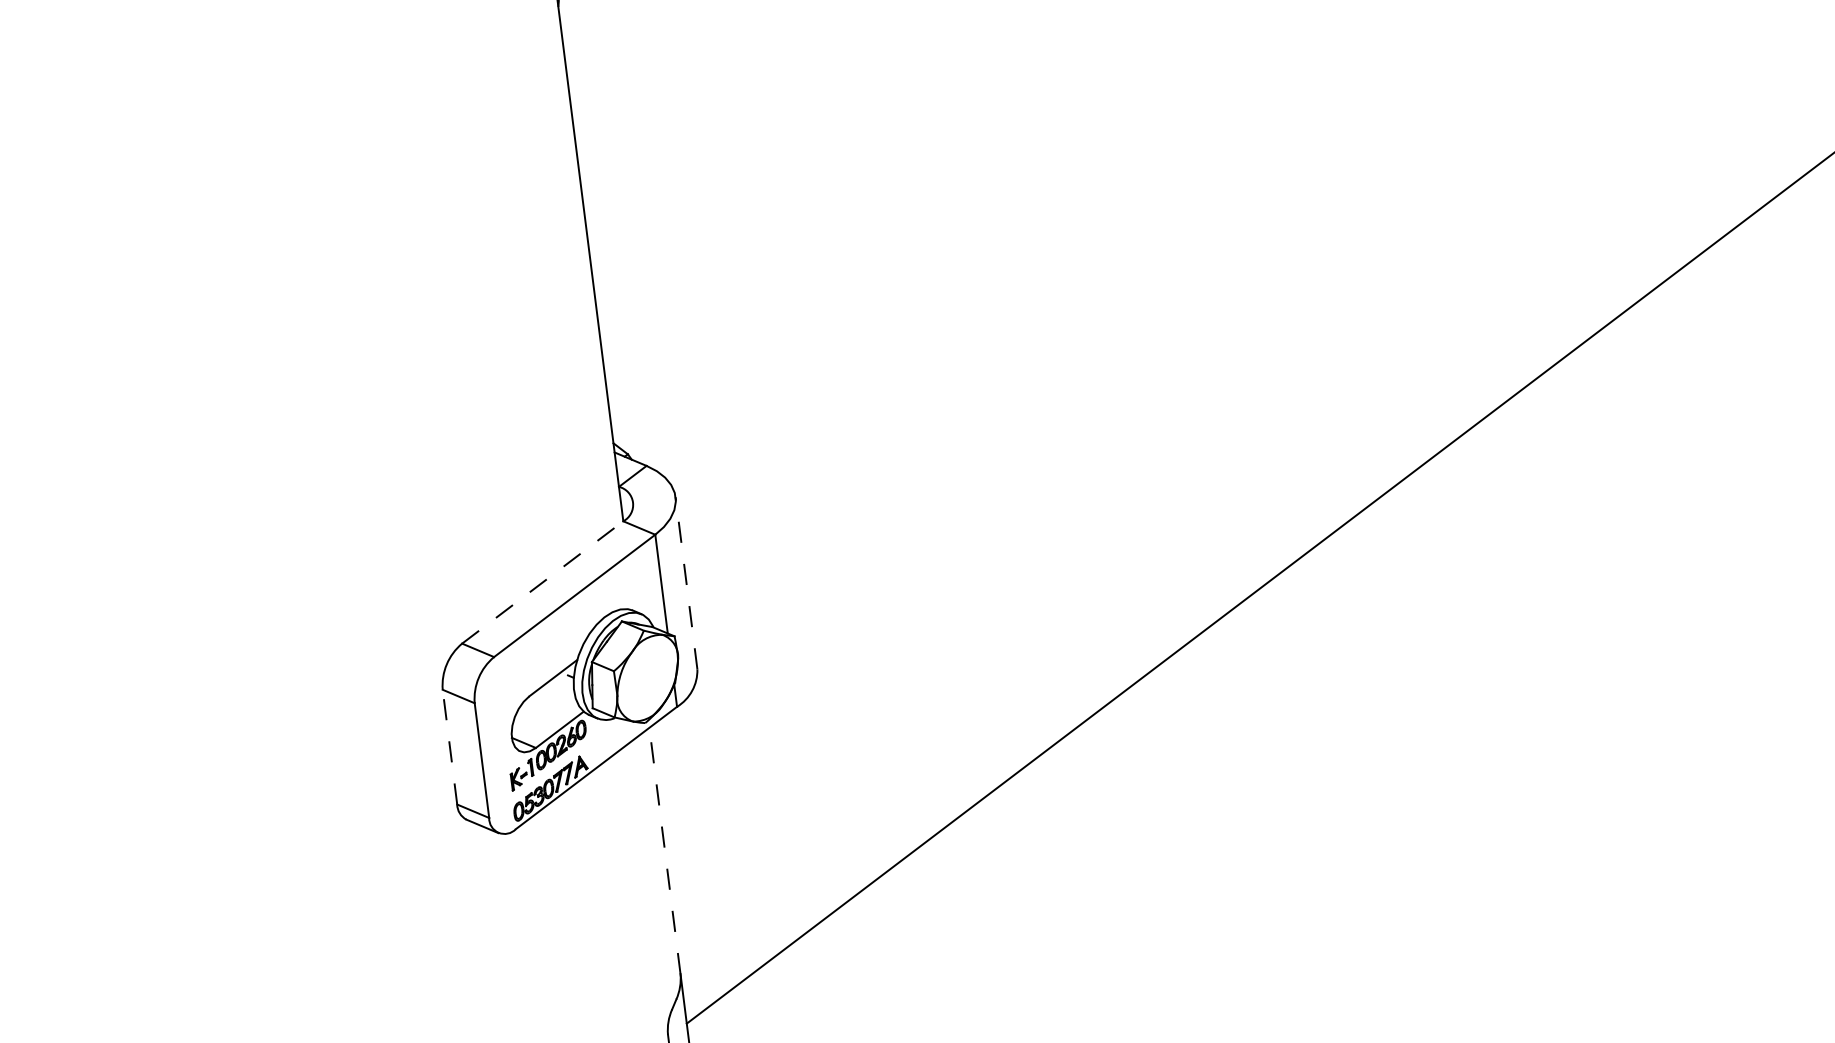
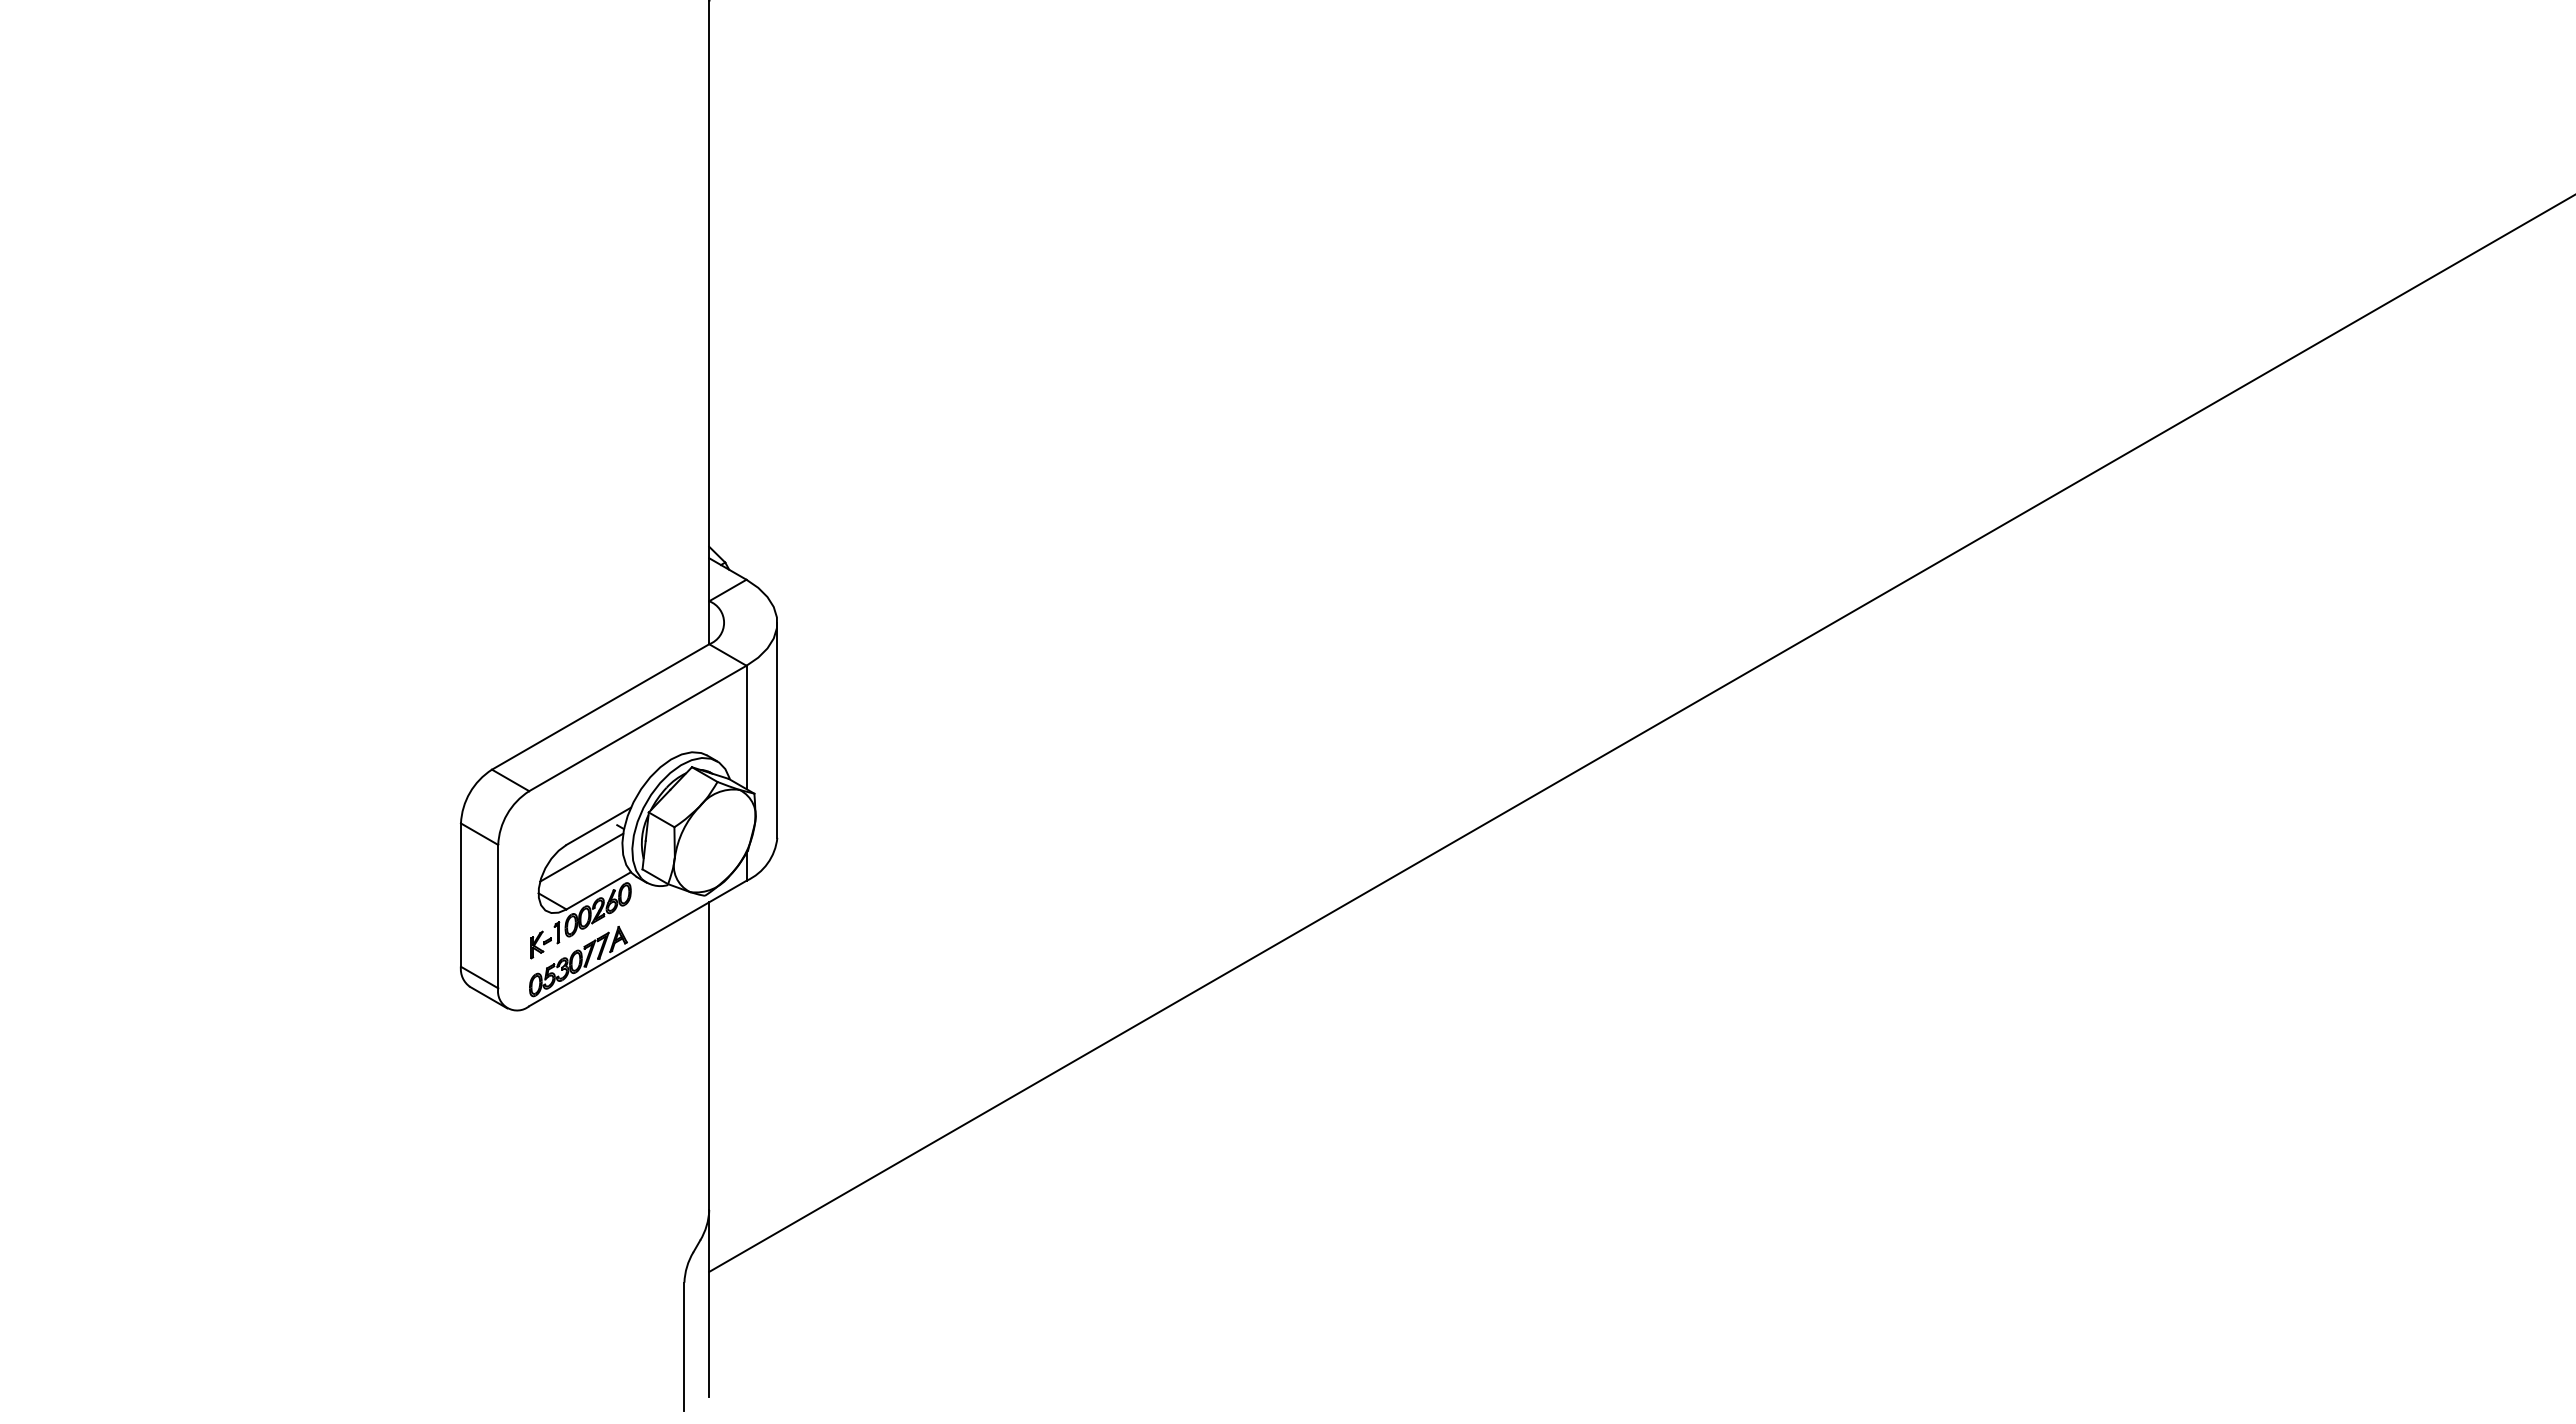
line: (543, 582) -> (601, 706), dashed -> solid
line: (686, 583) -> (777, 730), dashed -> solid
line: (542, 704) -> (581, 857), added
line: (449, 747) -> (460, 895), dashed -> solid
line: (665, 851) -> (709, 1056), dashed -> solid

